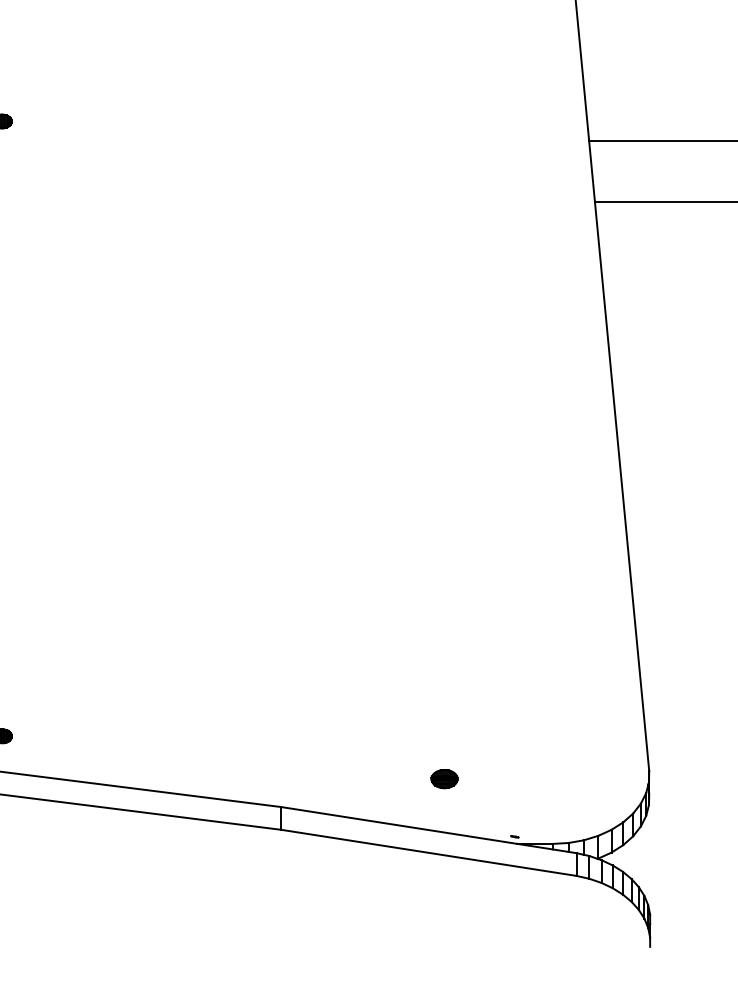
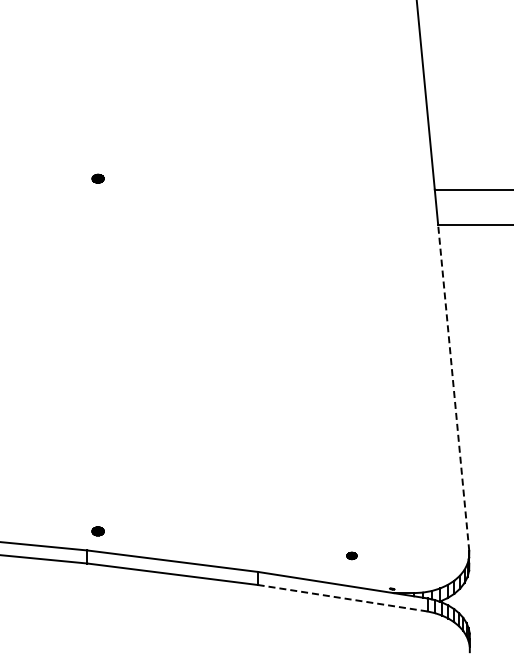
line: (621, 485) -> (453, 387), solid -> dashed
part: (443, 778) -> (351, 555), size x0.6
line: (428, 853) -> (342, 598), solid -> dashed

